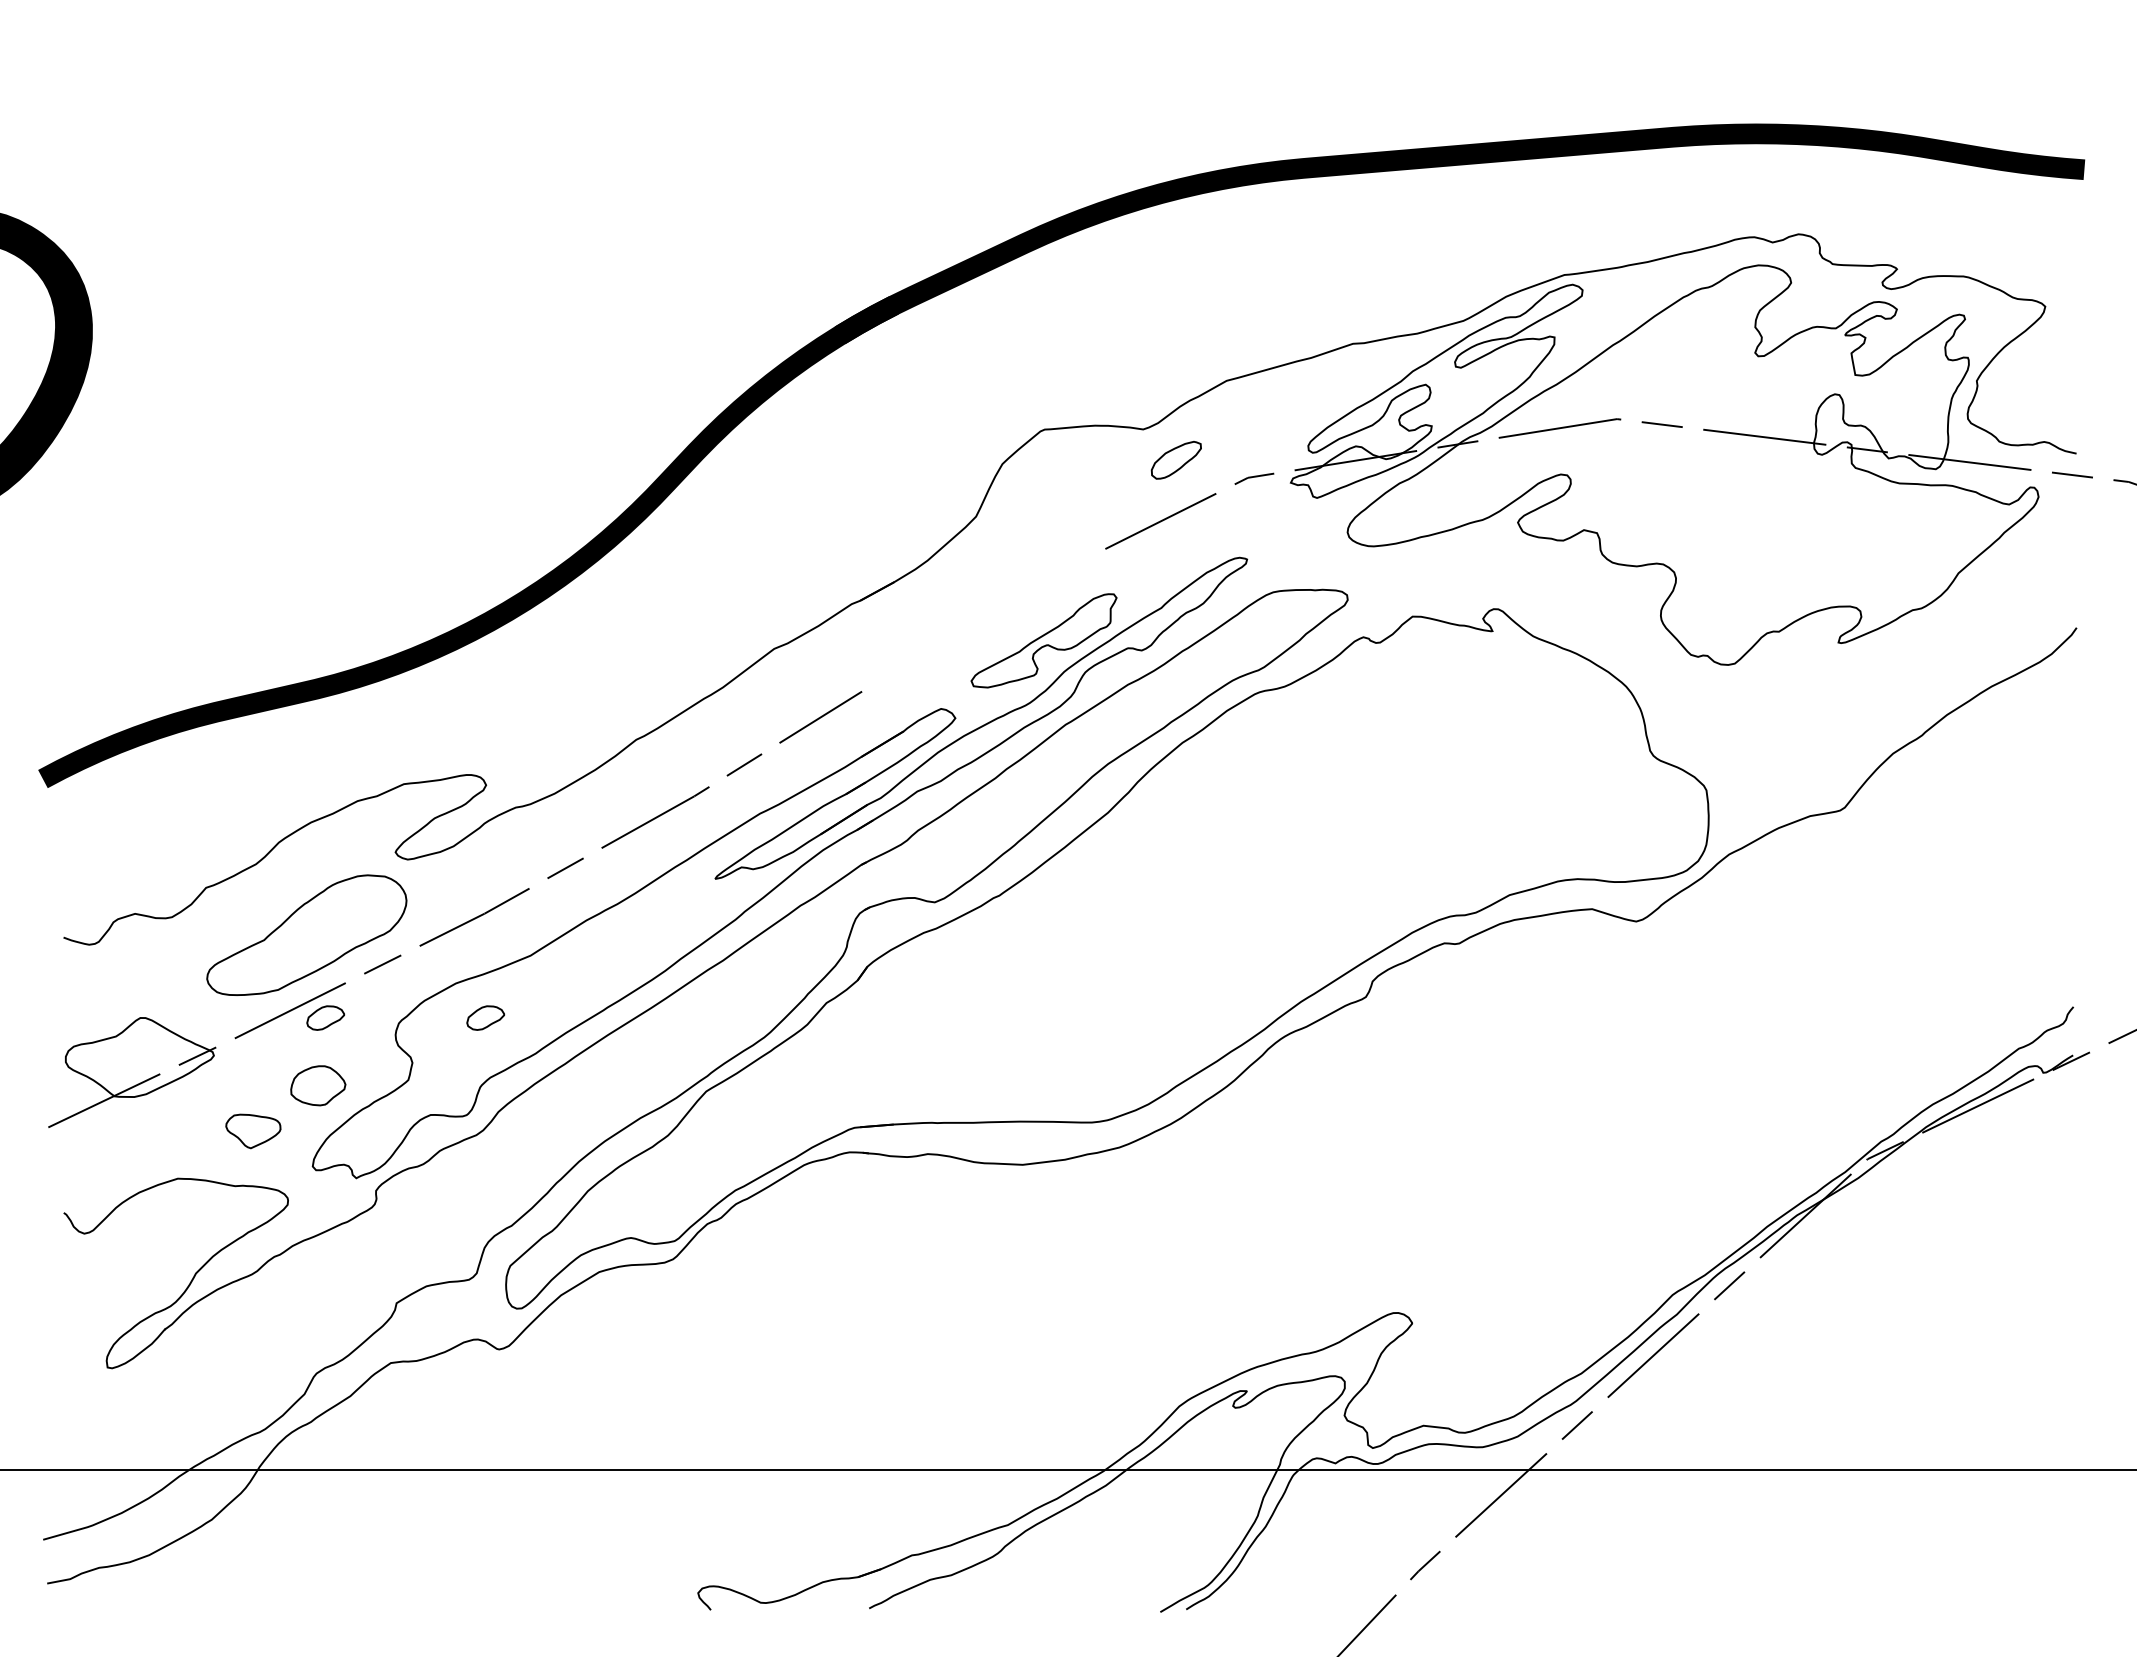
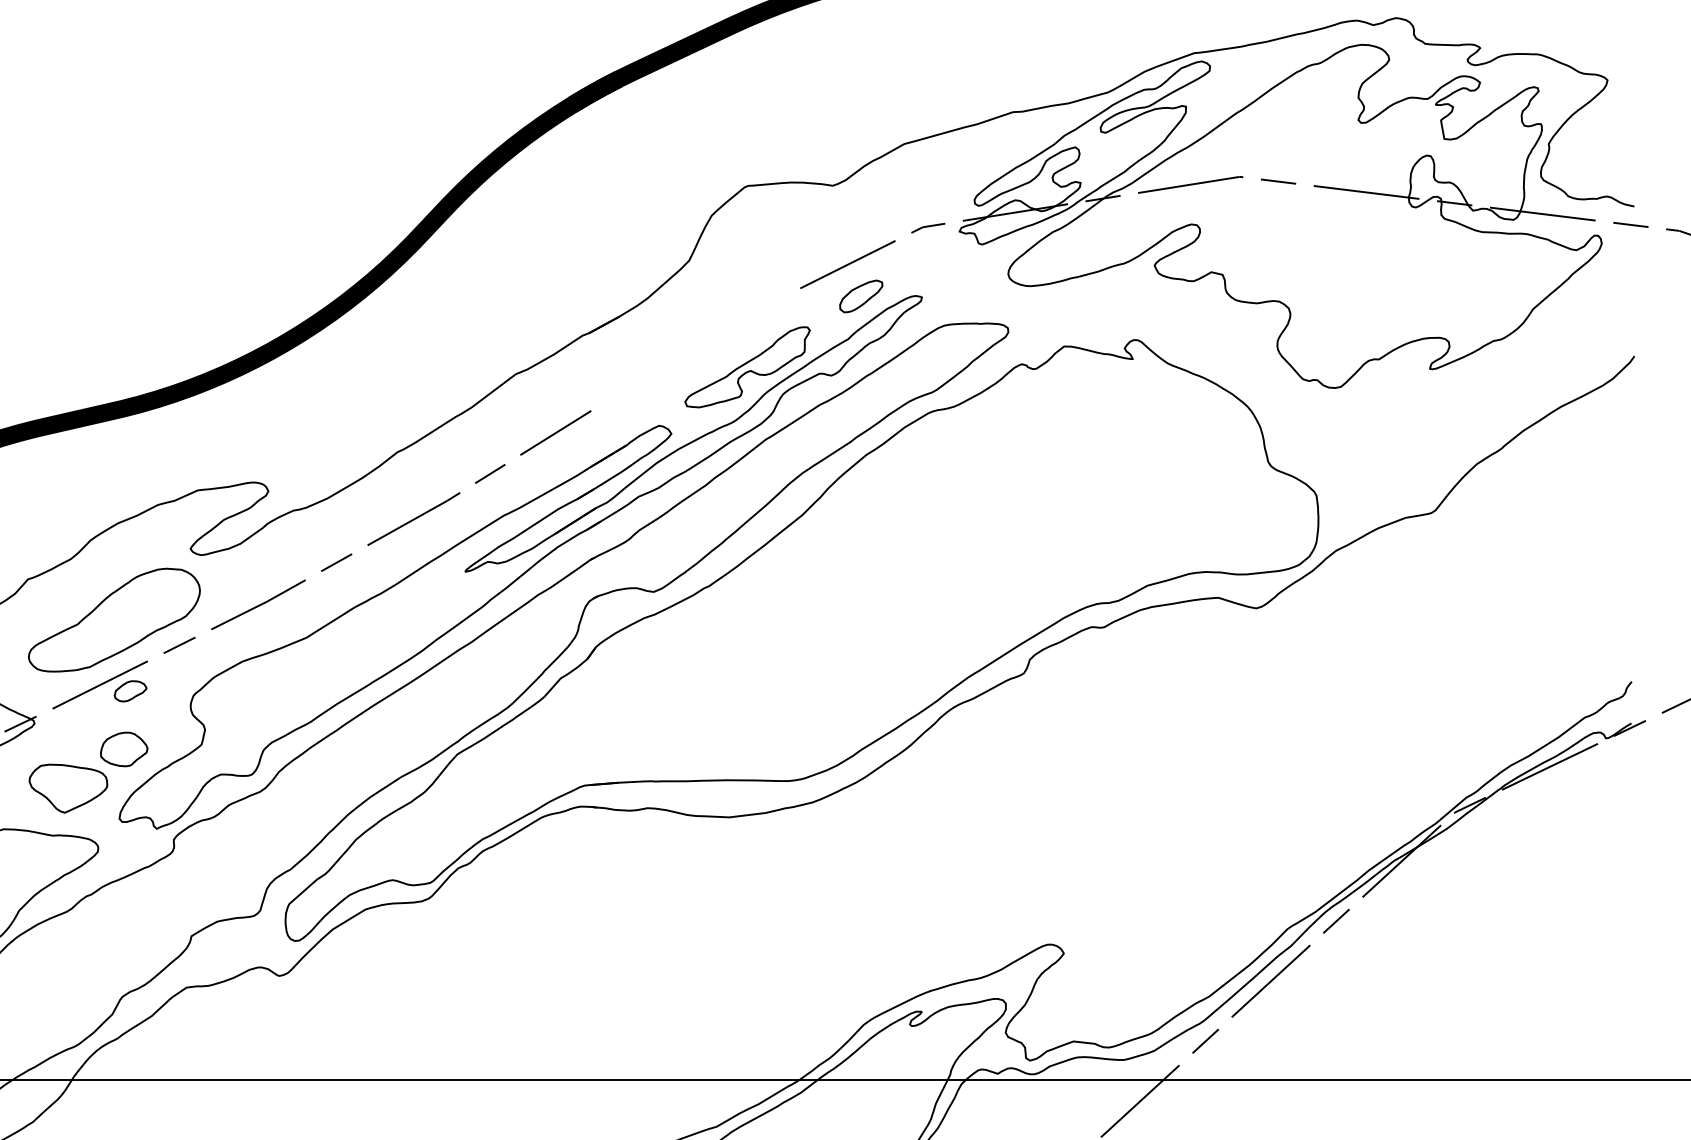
part: (1175, 460) -> (860, 296), moved
part: (485, 1017) -> (267, 690), removed
part: (253, 1131) -> (68, 788), size x1.67

